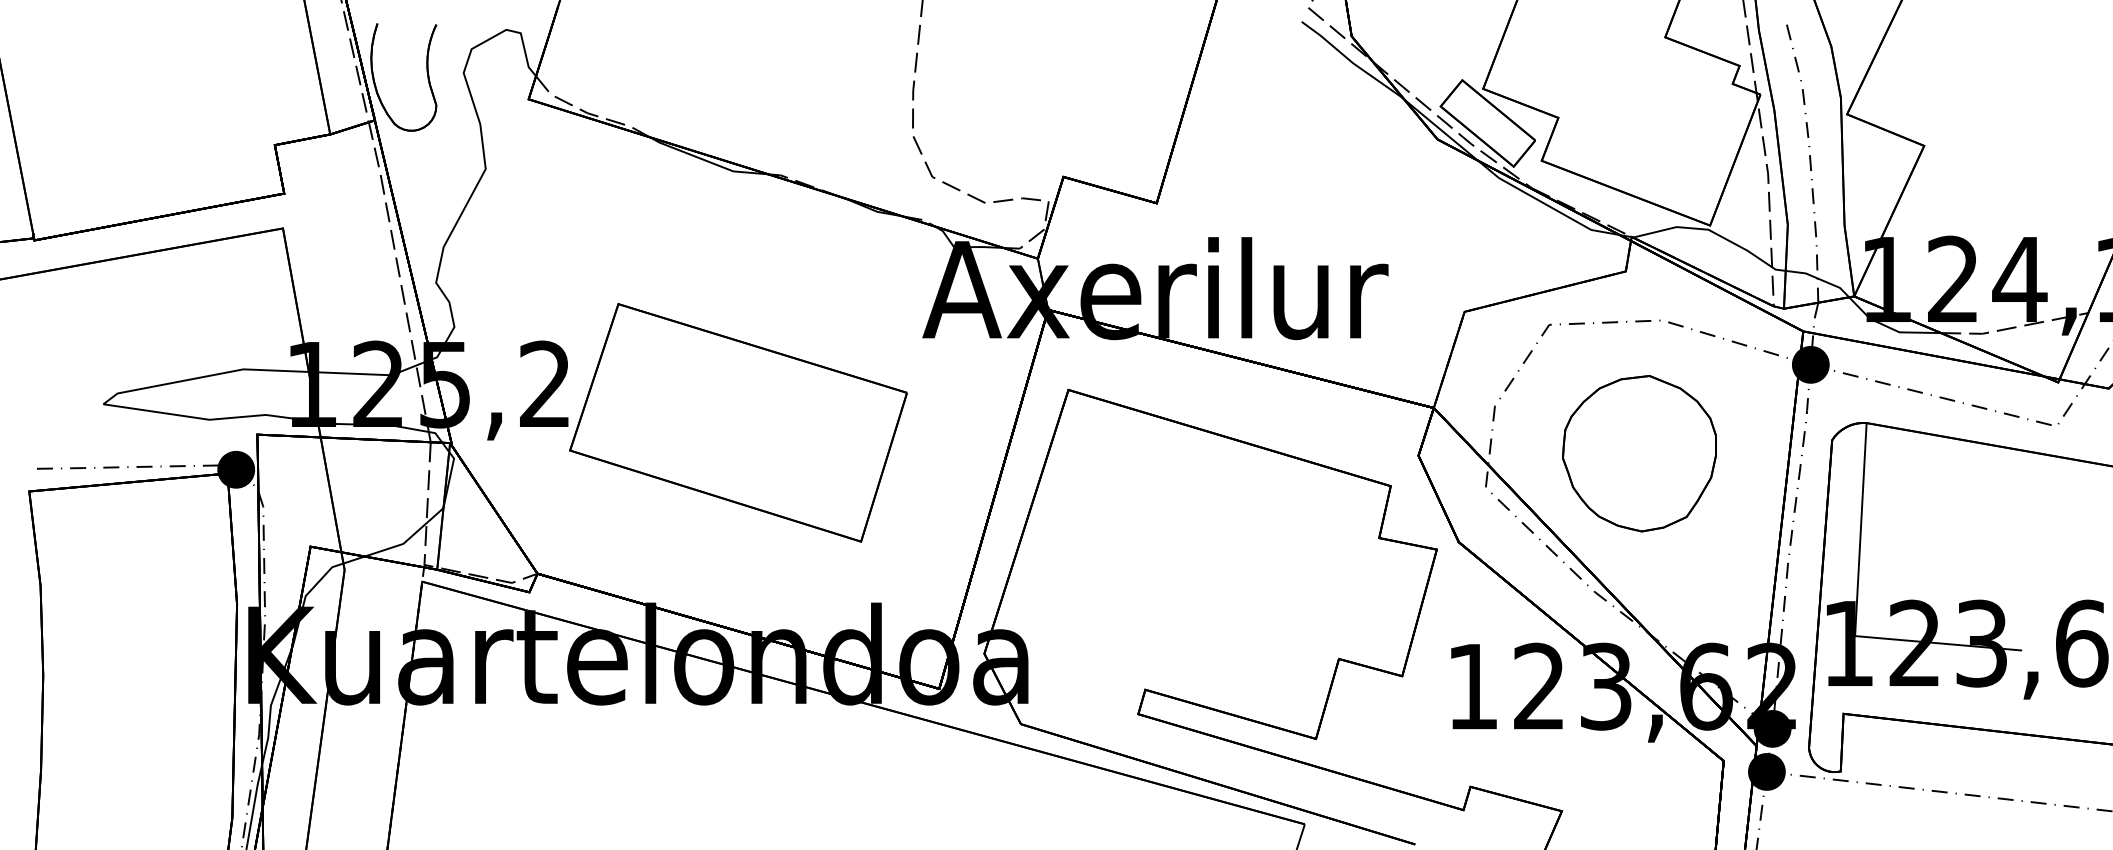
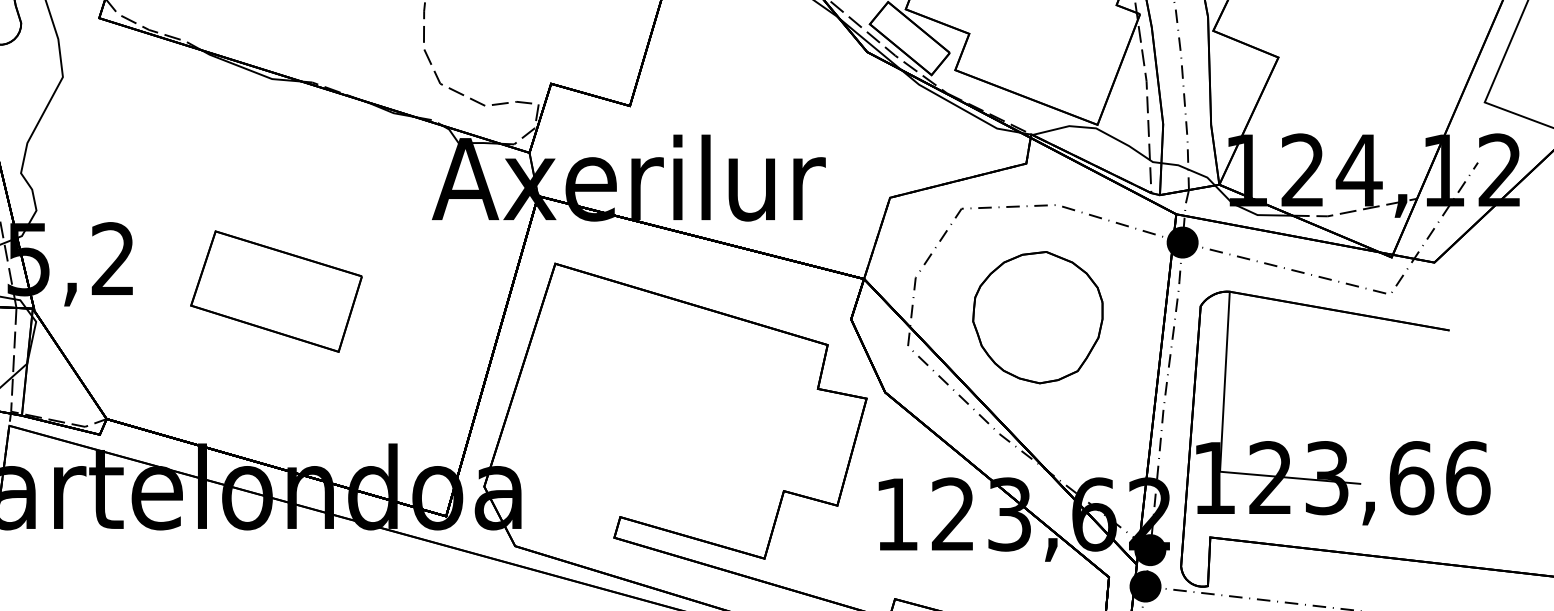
part: (738, 422) -> (276, 291), size x0.6

